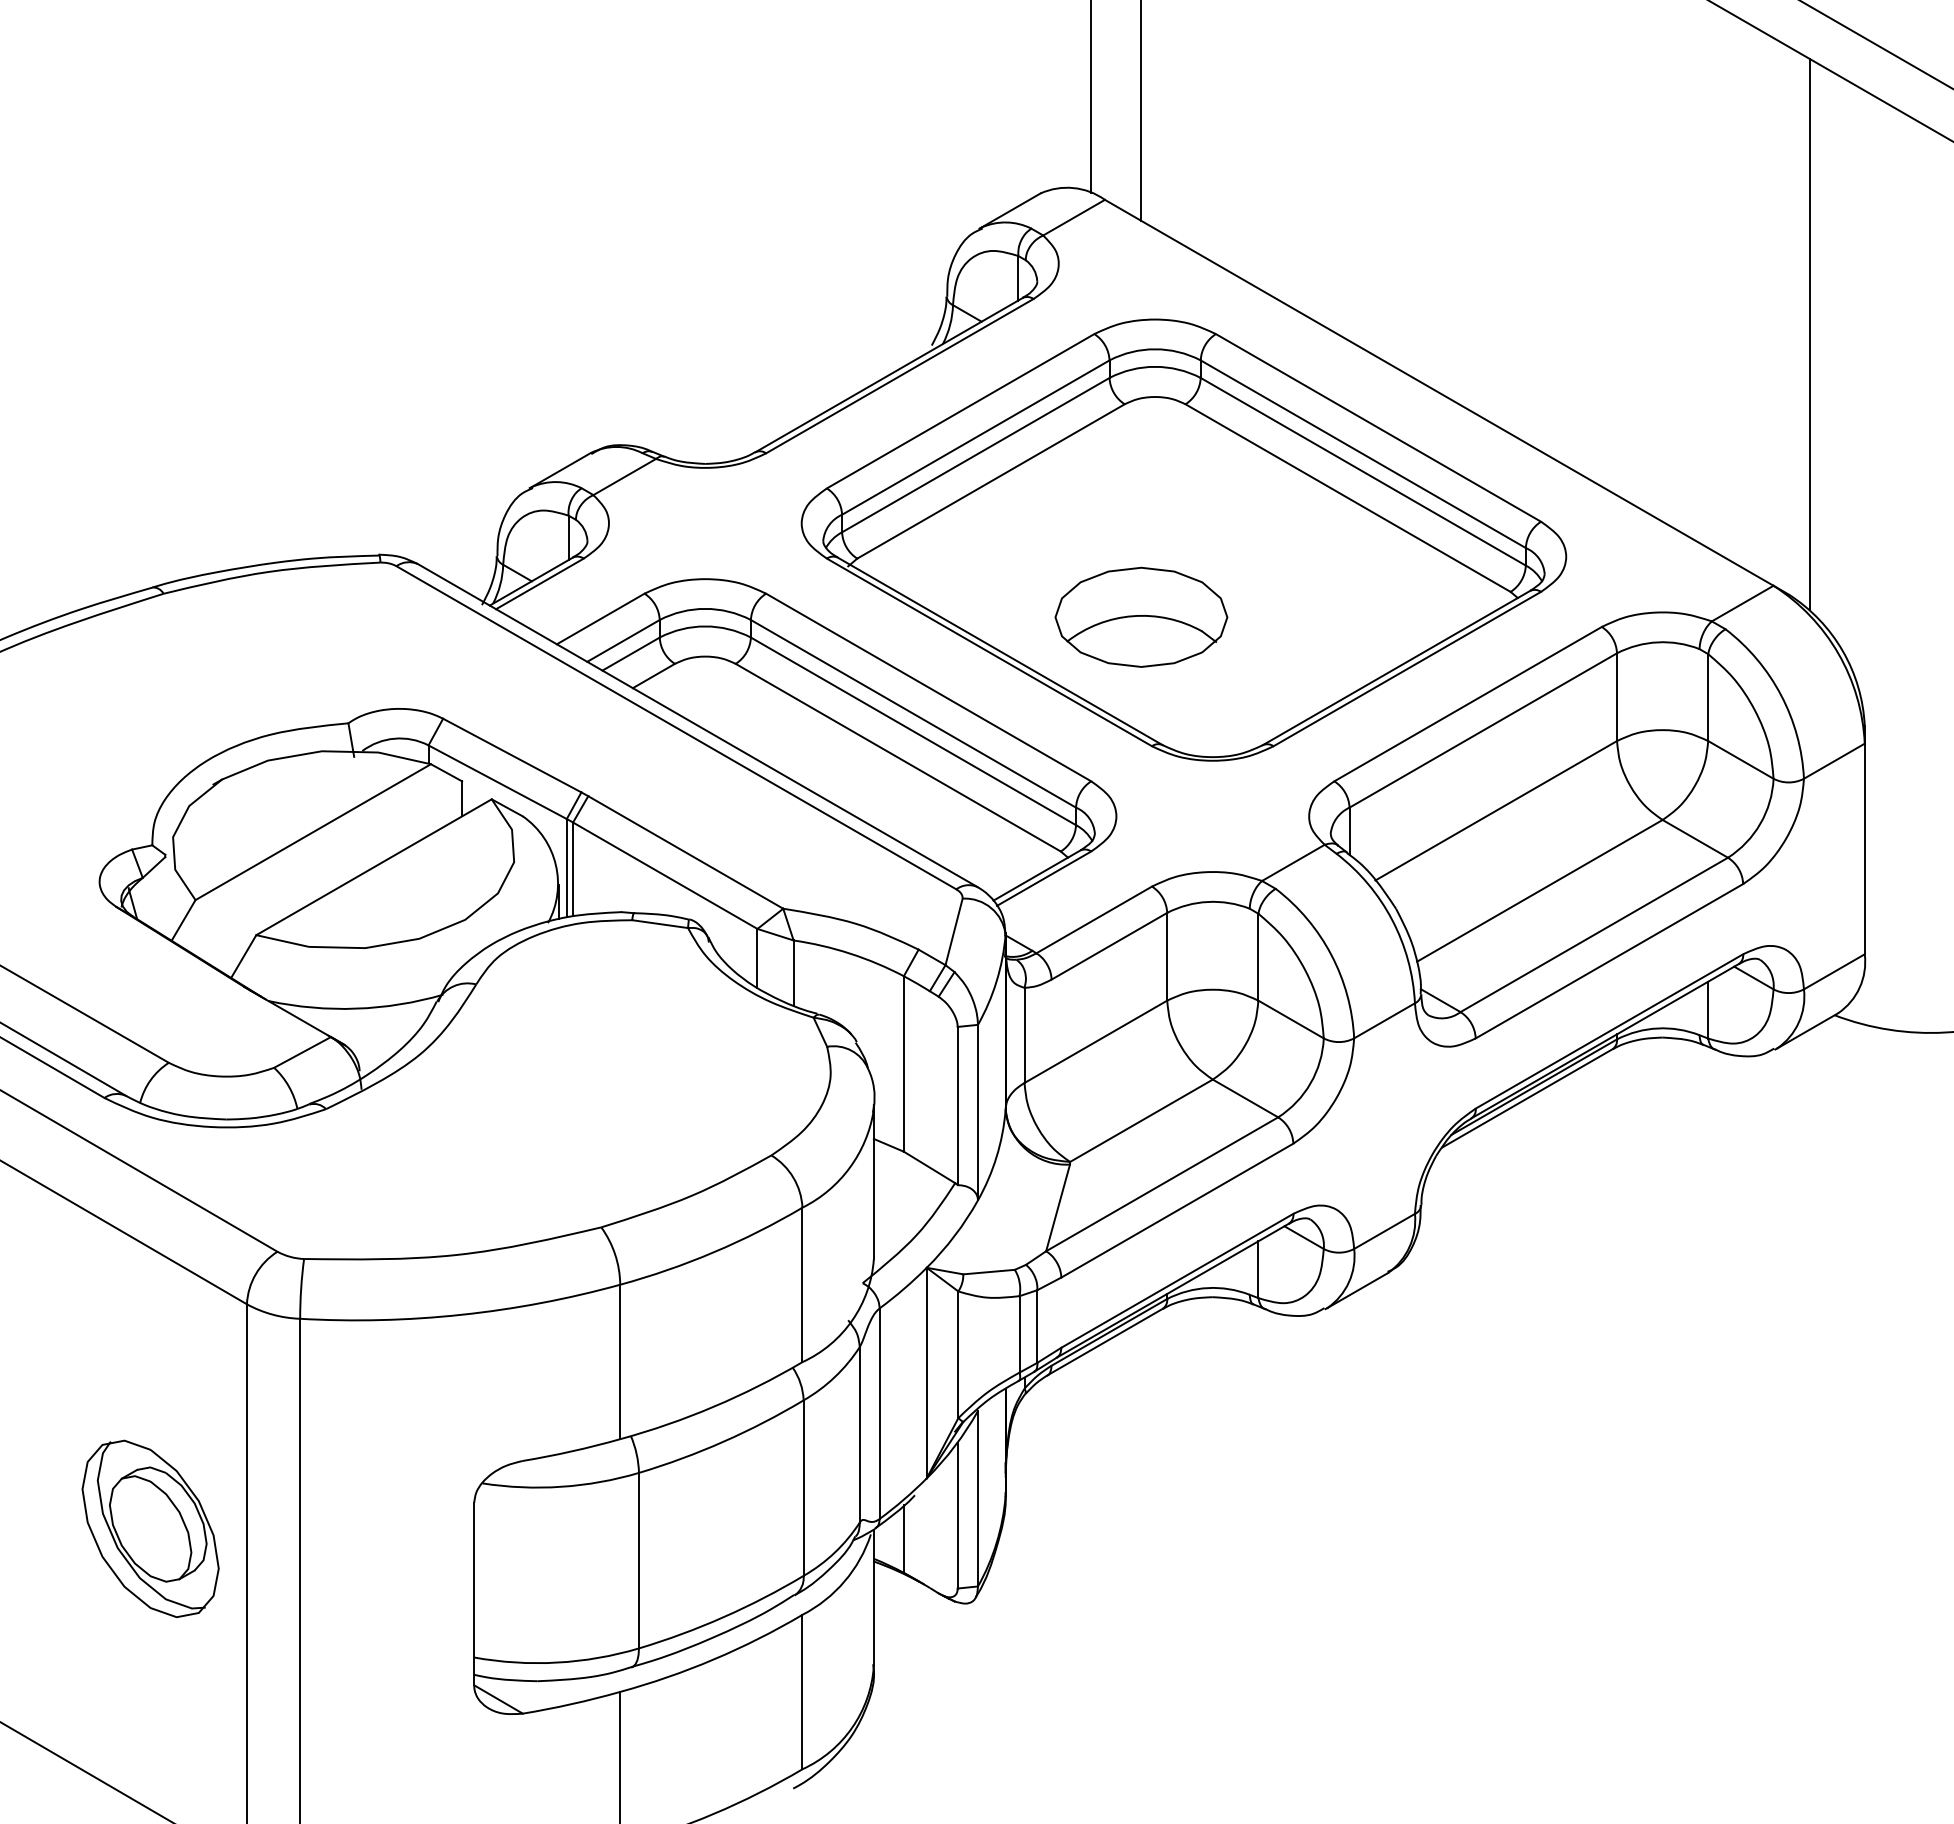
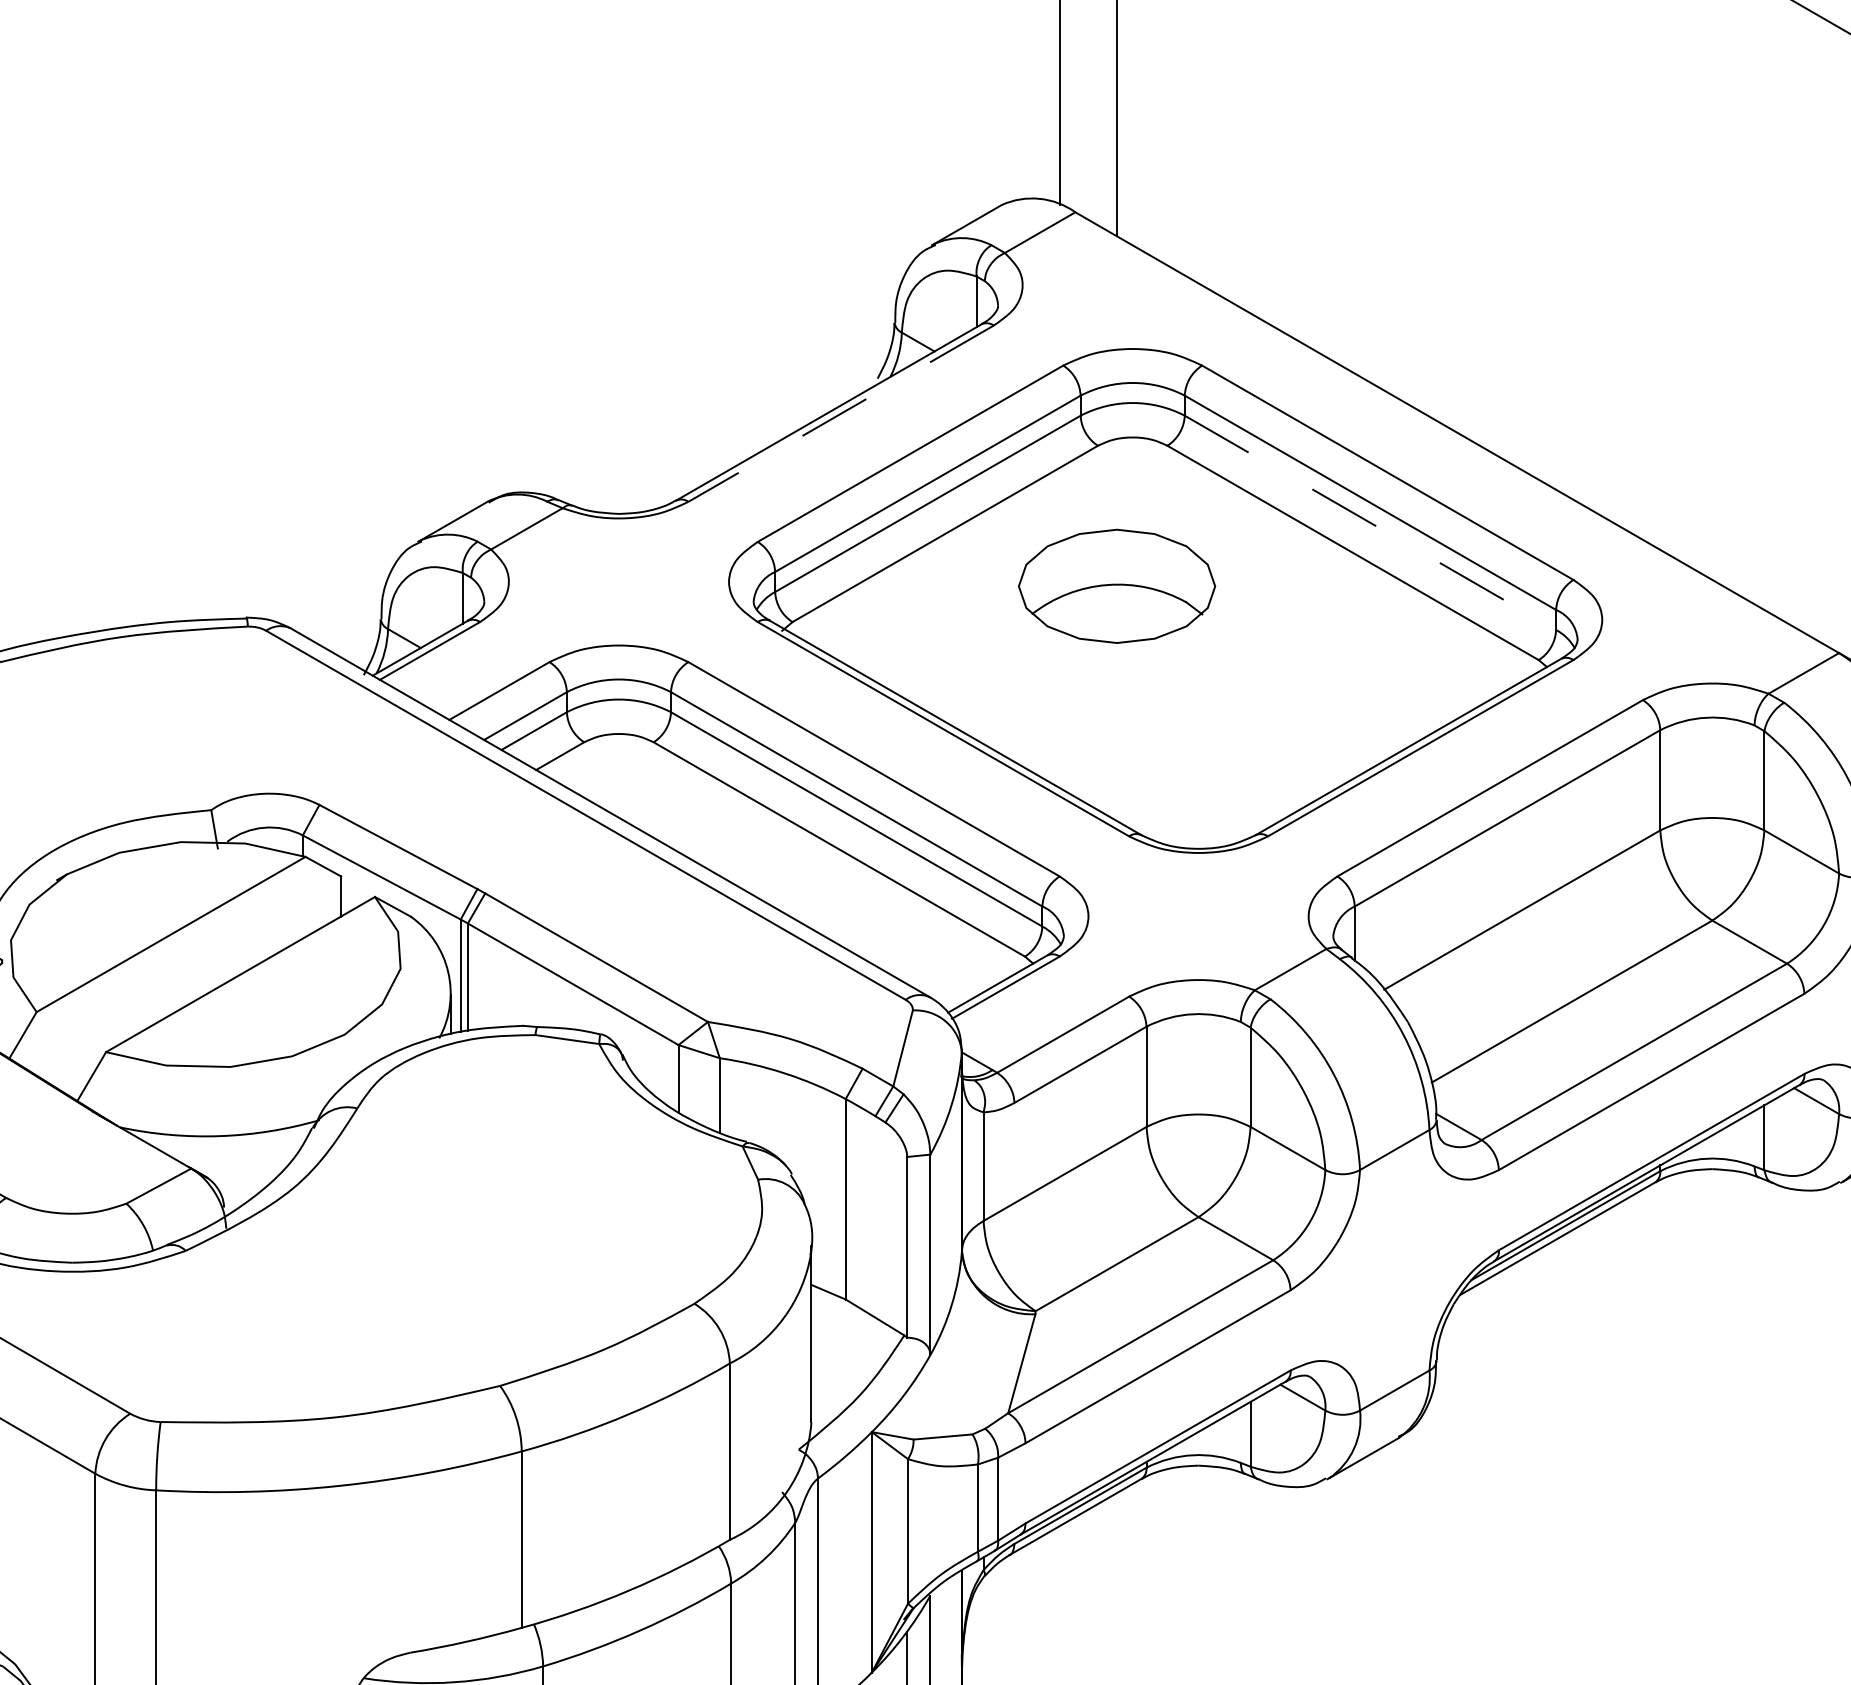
line: (899, 376) -> (840, 414), solid -> dashed
line: (1363, 471) -> (1370, 522), solid -> dashed
part: (1141, 616) -> (1117, 585), moved

